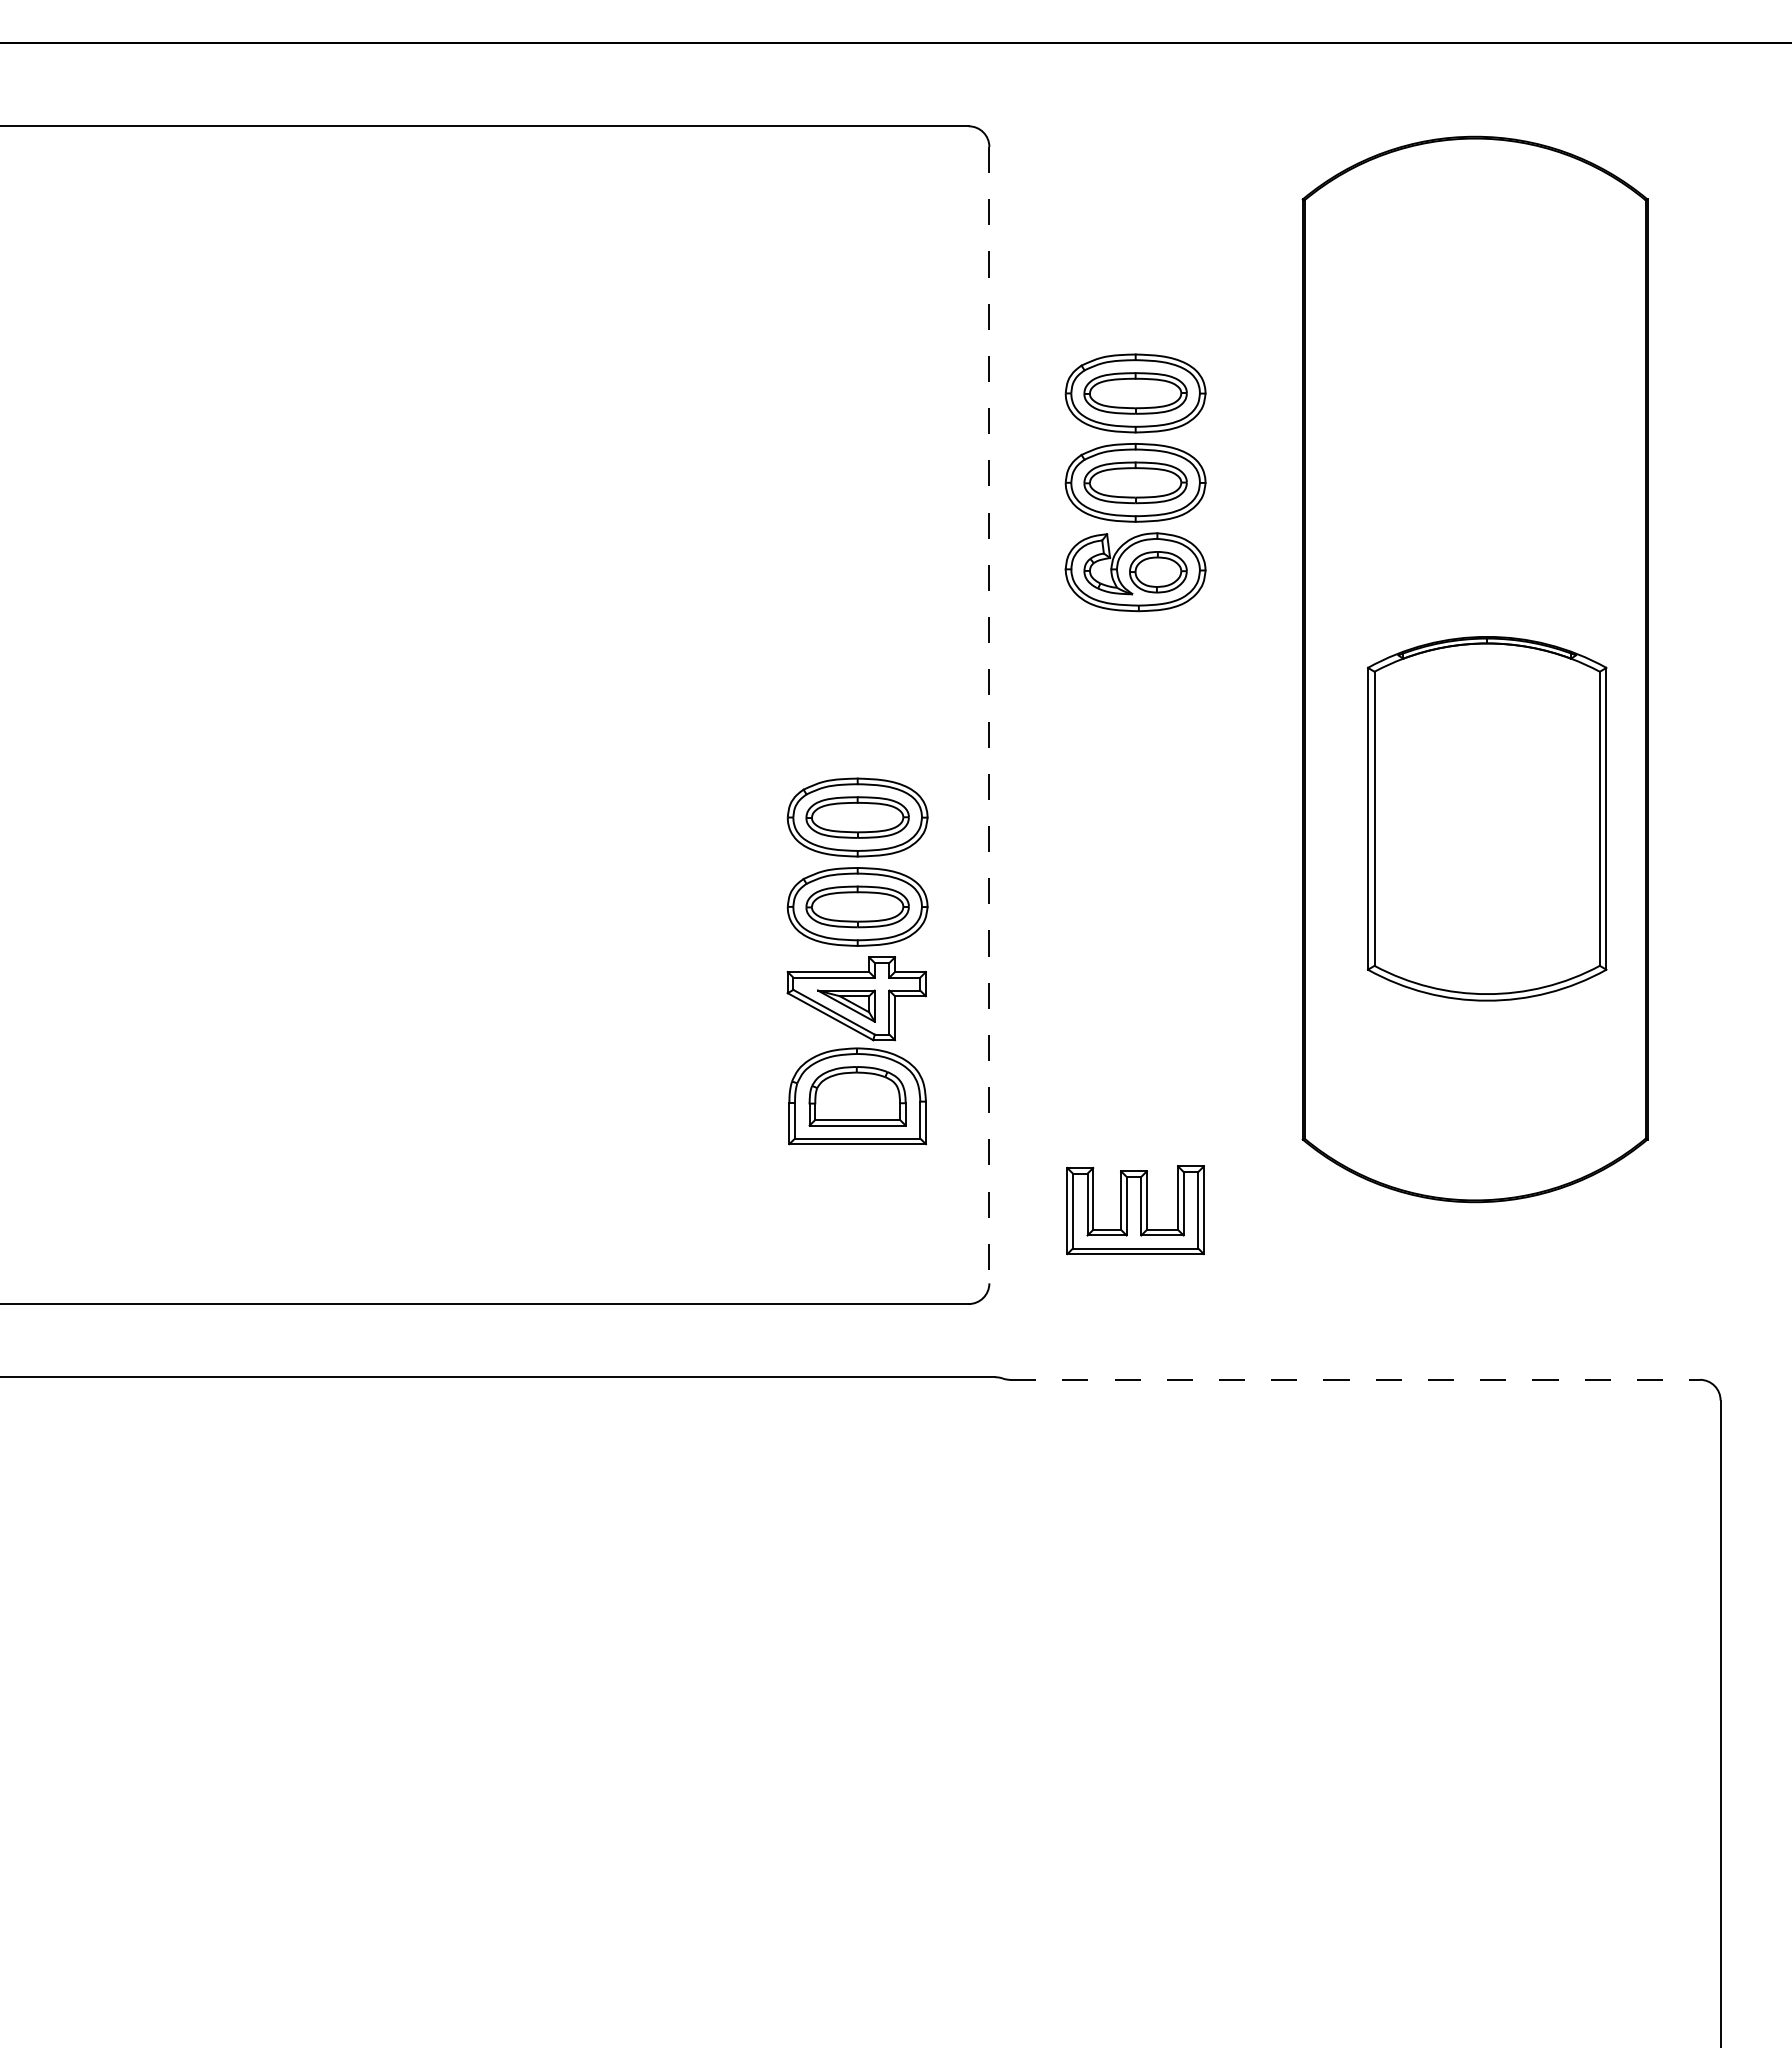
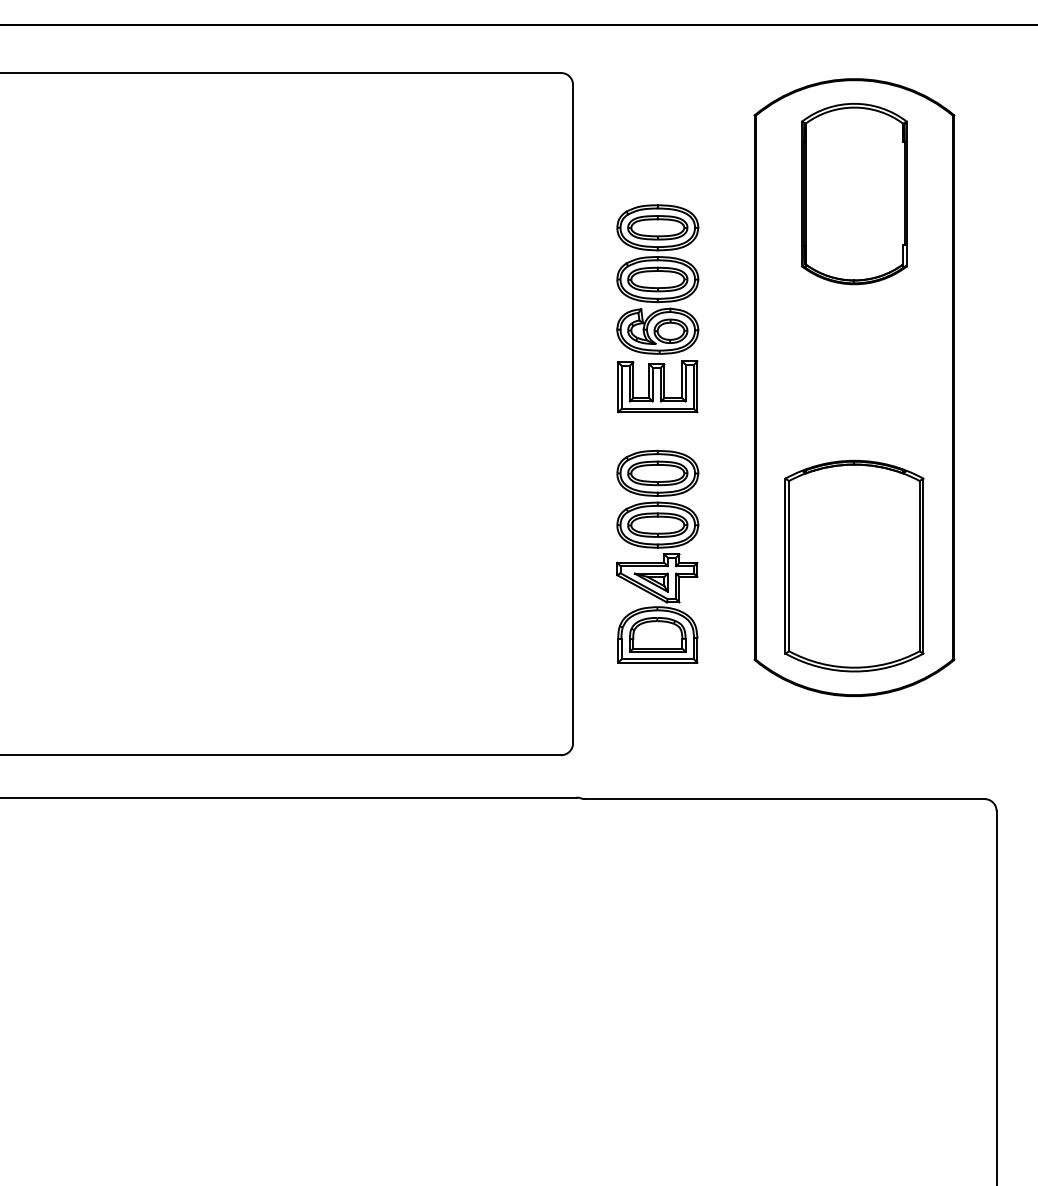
part: (1475, 335) -> (854, 194), added
line: (990, 715) -> (573, 414), dashed -> solid
part: (1487, 819) -> (854, 566), moved
part: (857, 960) -> (657, 556), moved
part: (1135, 1209) -> (657, 386), moved
line: (1354, 1380) -> (784, 799), dashed -> solid

